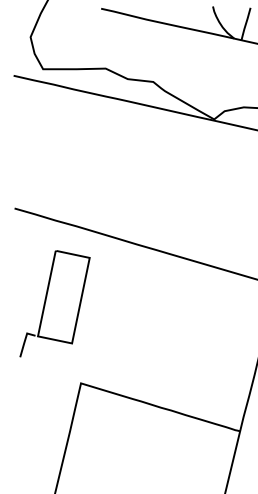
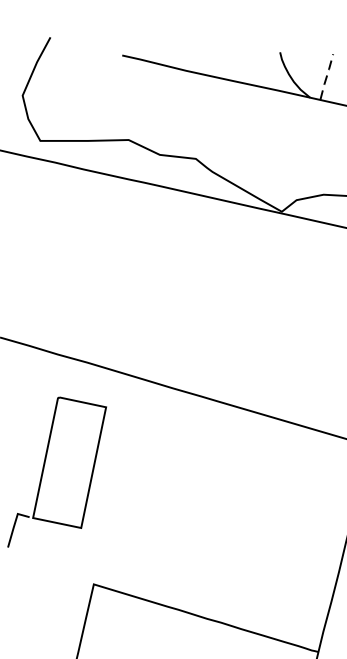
line: (245, 23) -> (326, 76), solid -> dashed

